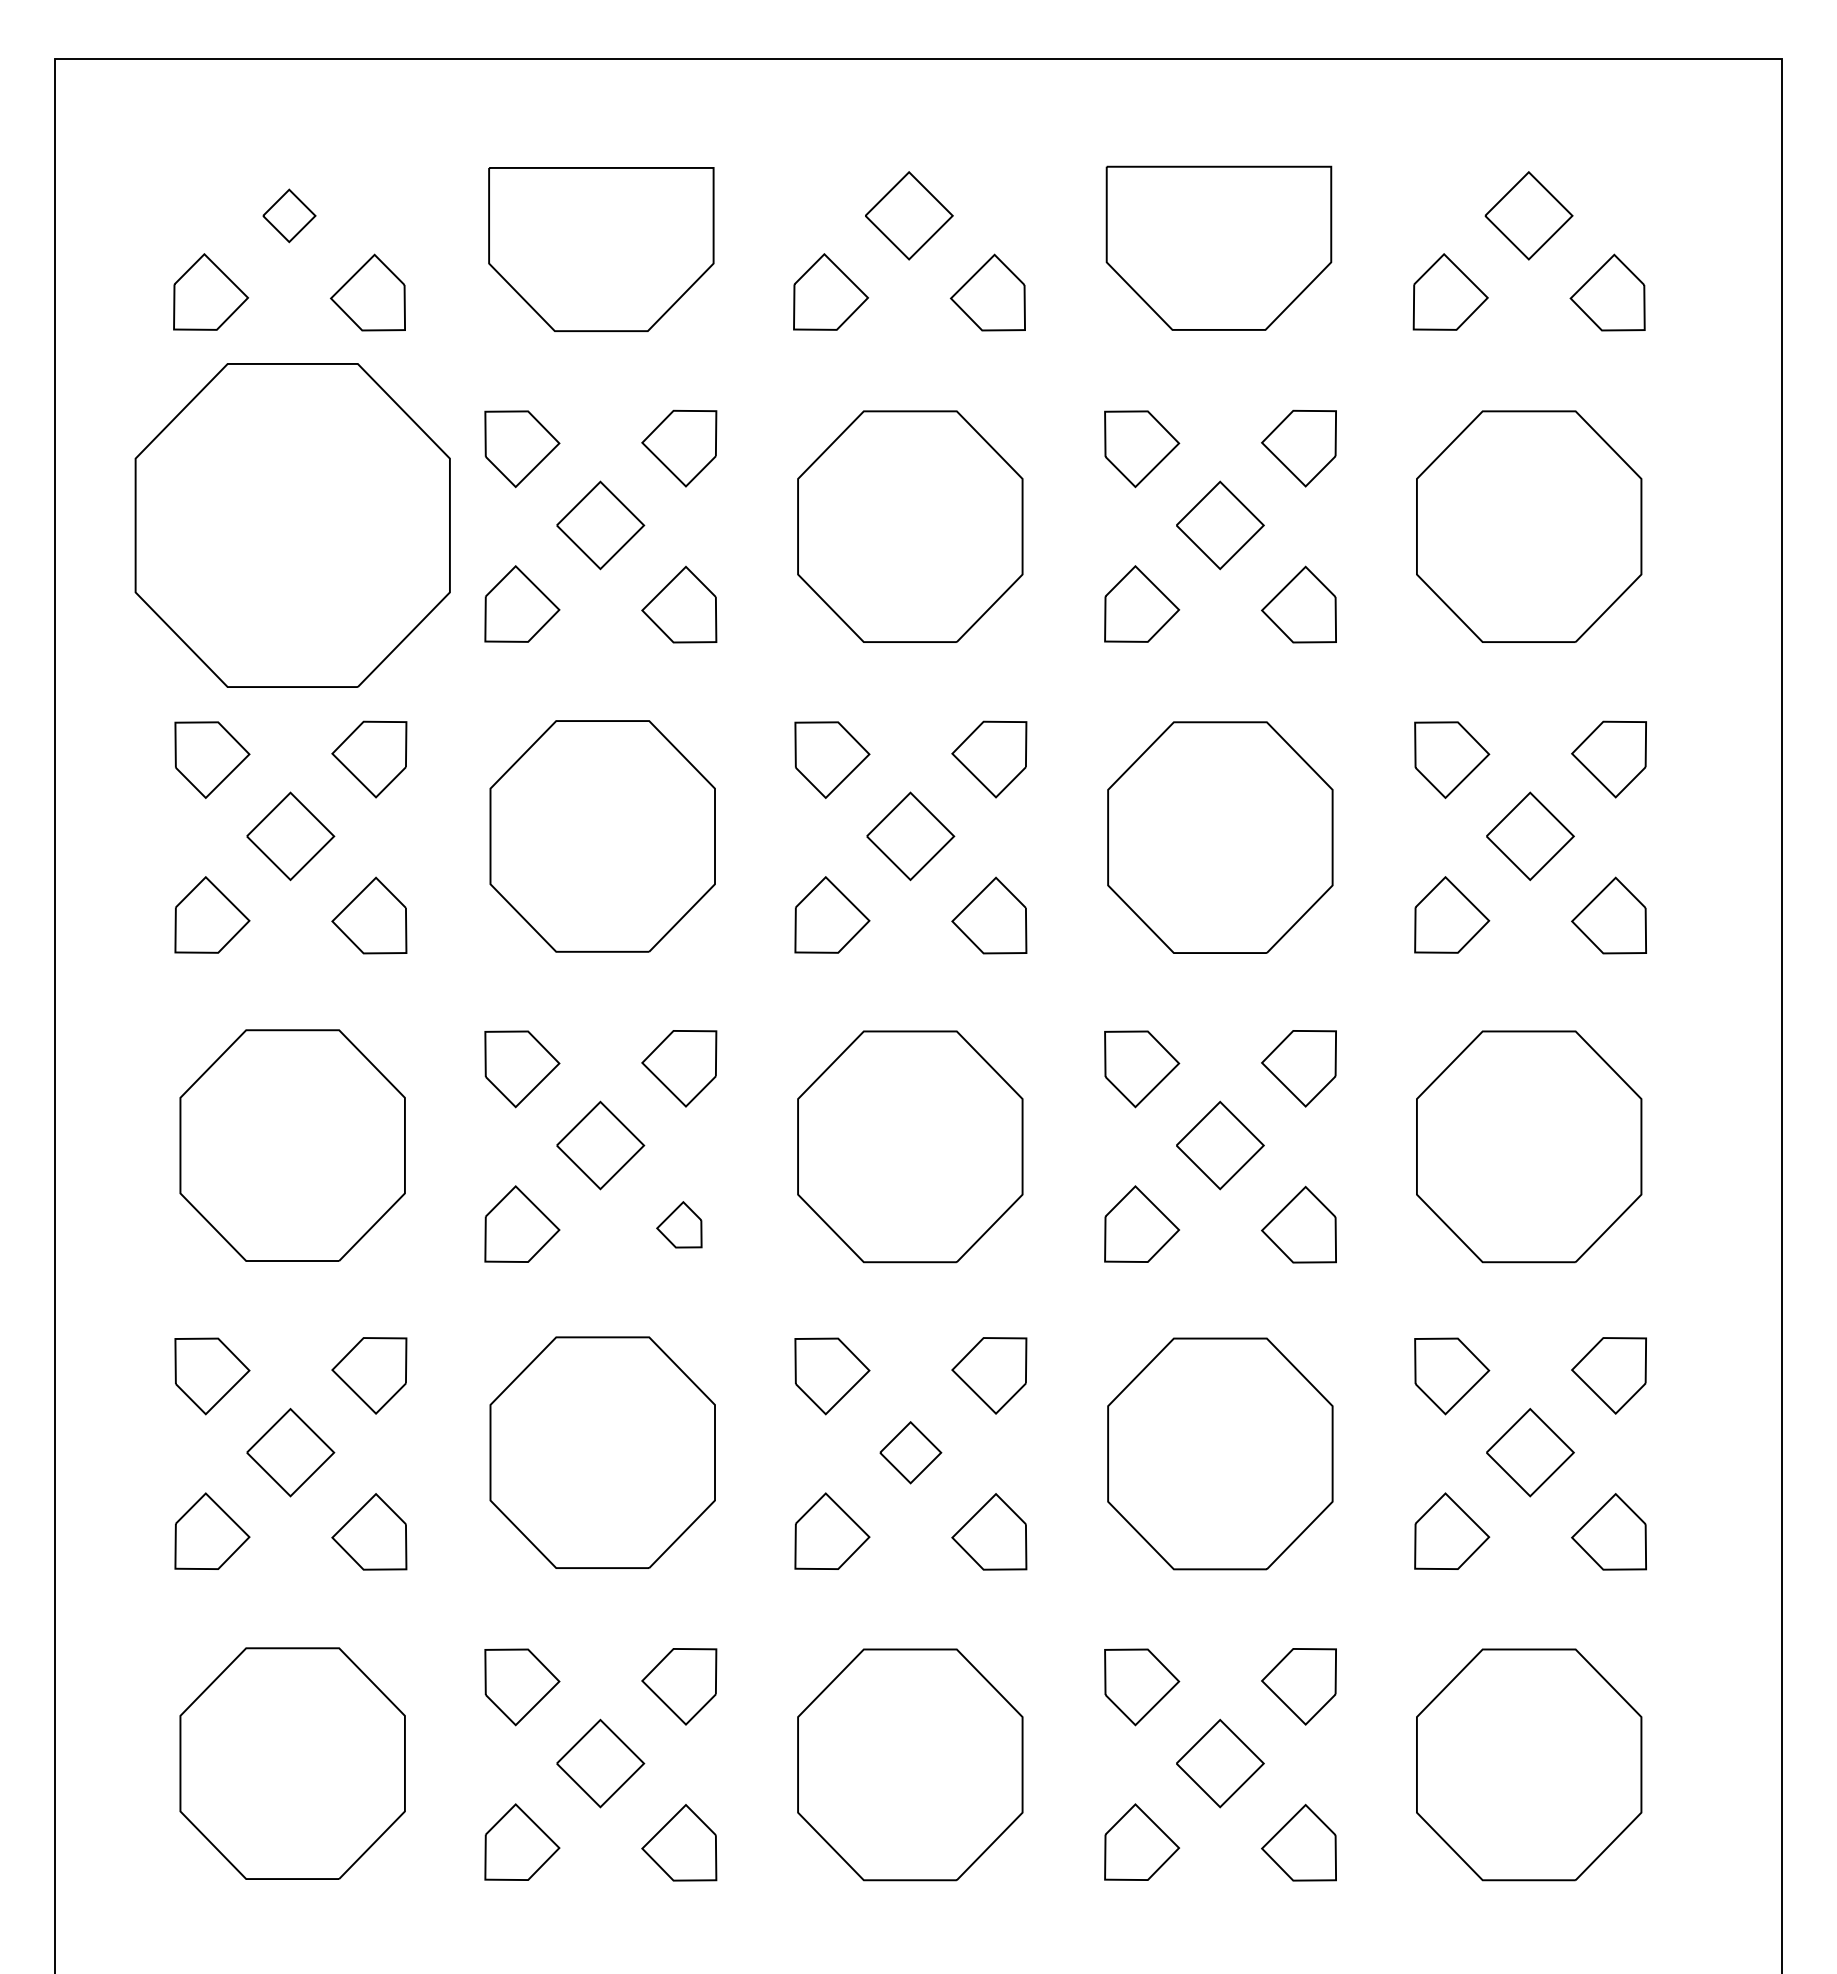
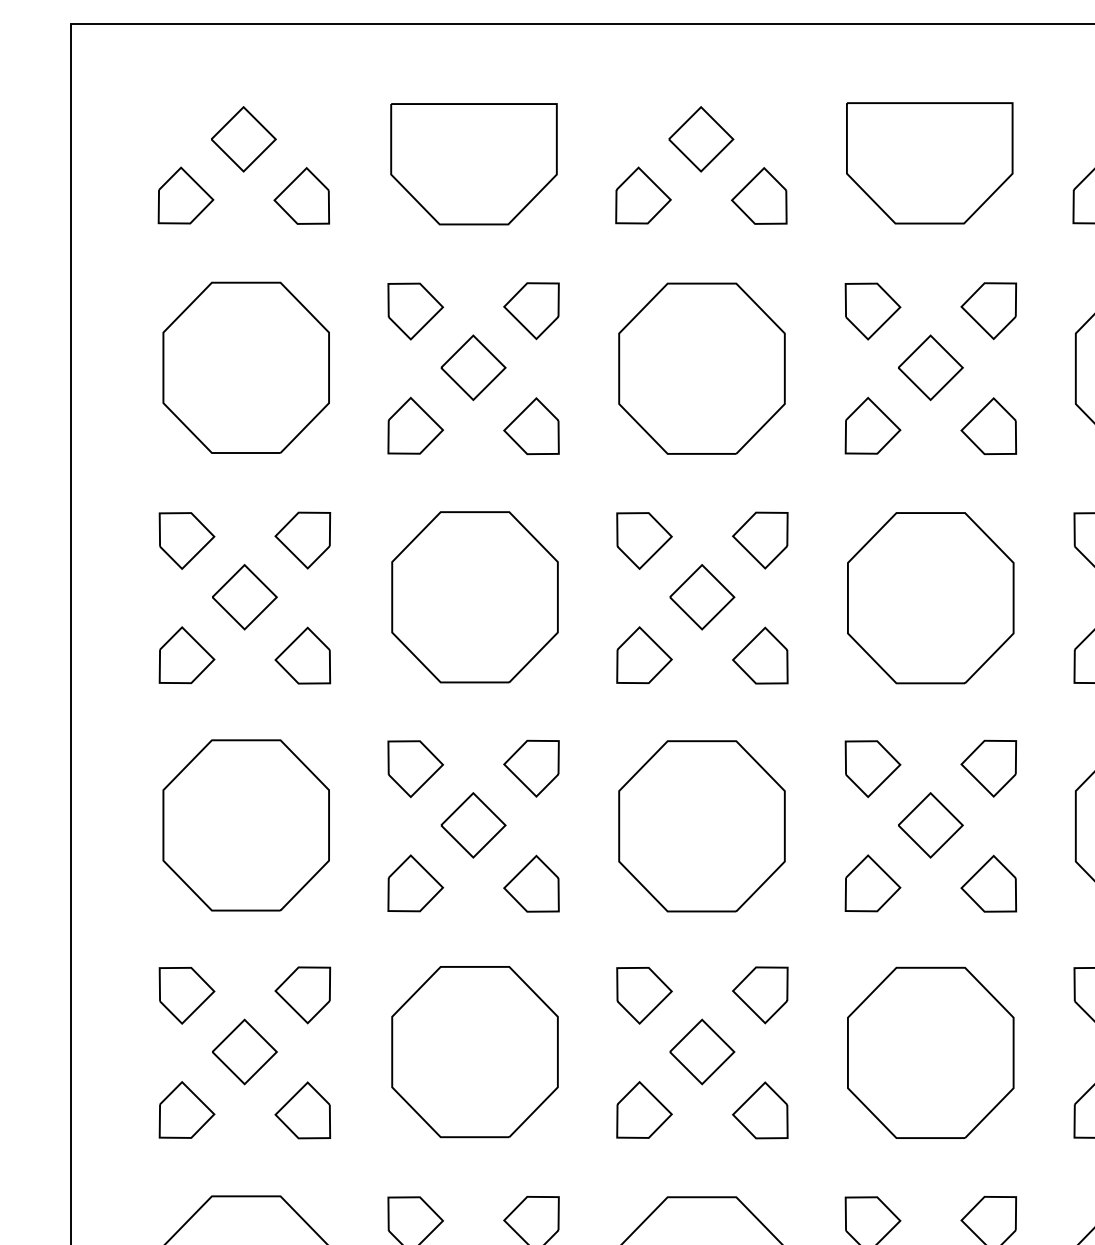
part: (289, 215) -> (243, 139), size x1.67
part: (292, 525) -> (246, 367), size x0.71
part: (679, 1224) -> (531, 883), size x1.67
part: (910, 1452) -> (702, 1051), size x1.43

